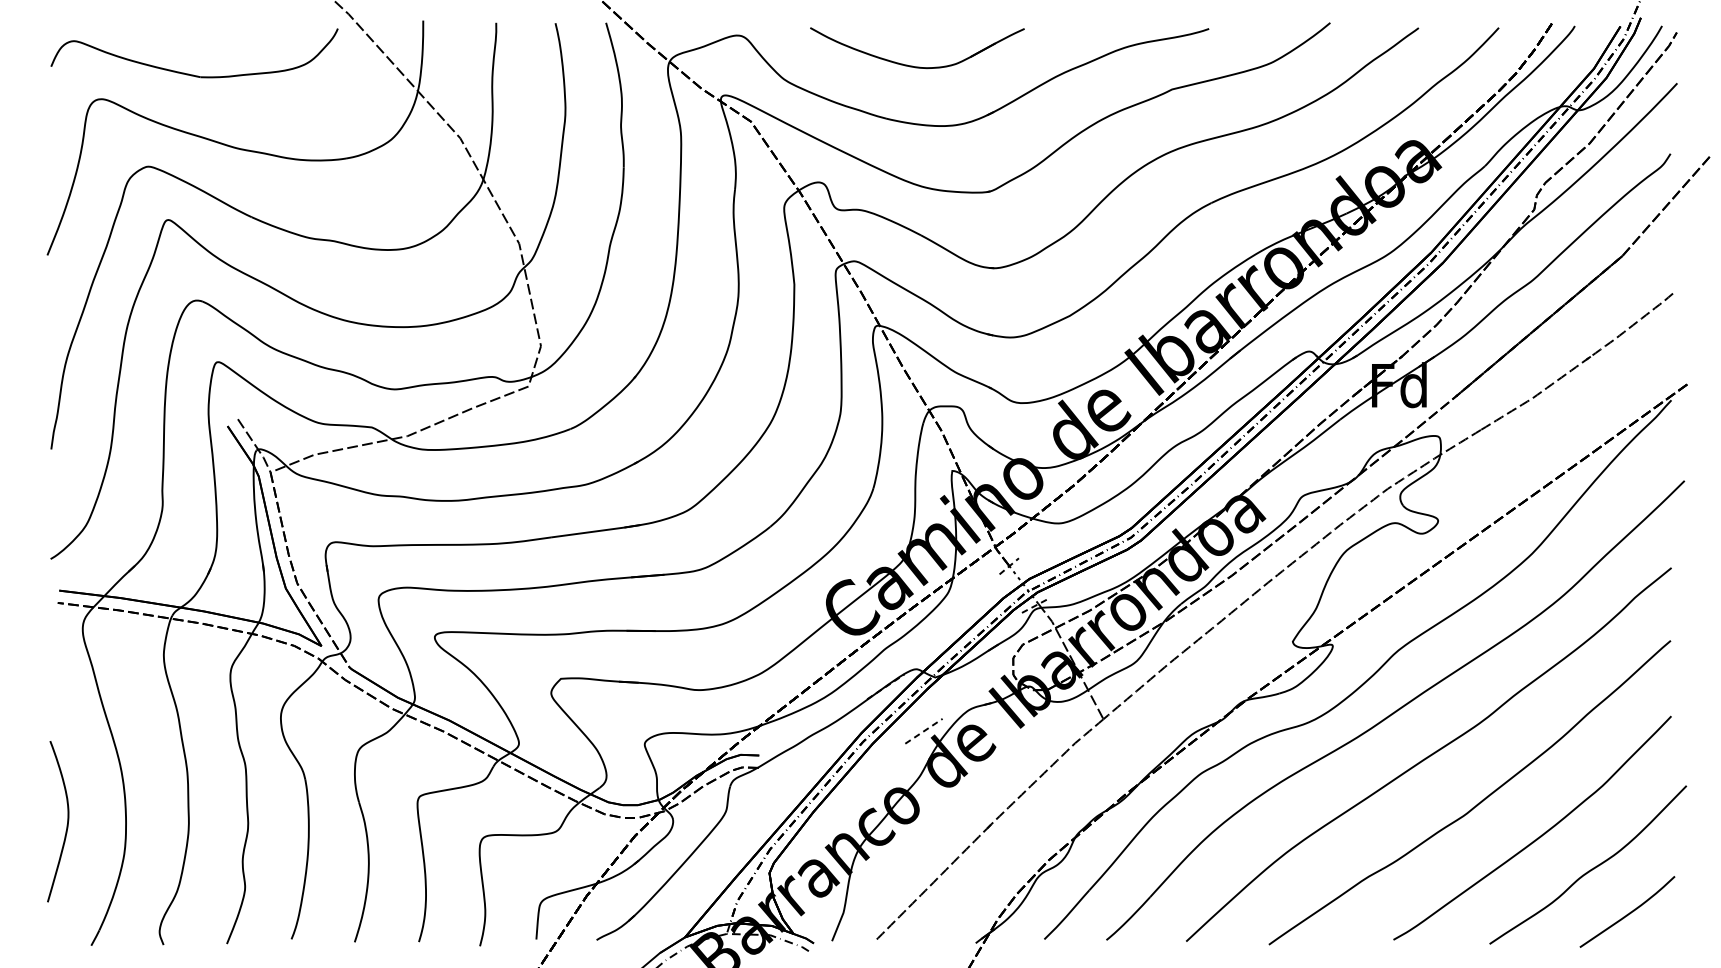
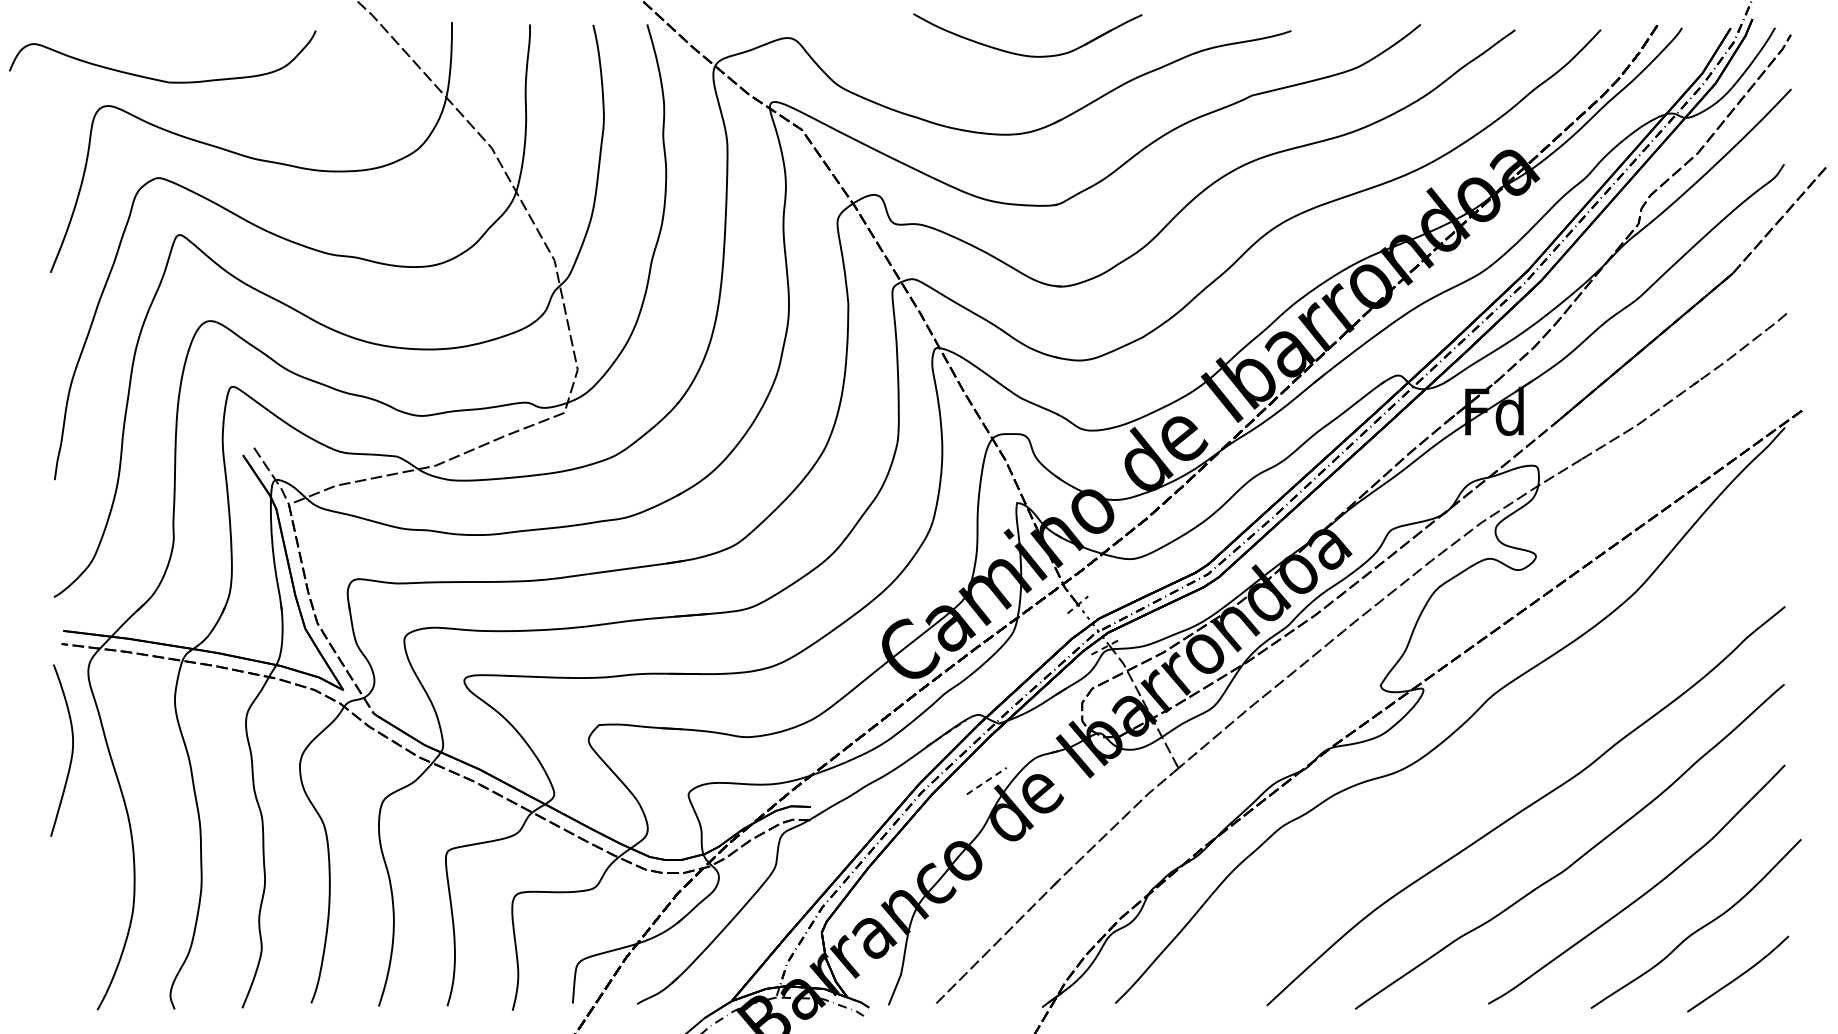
part: (915, 65) -> (1025, 54), moved
part: (188, 73) -> (156, 78), moved
part: (1395, 710) -> (1490, 758), removed
curve: (66, 821) -> (71, 750), moved

